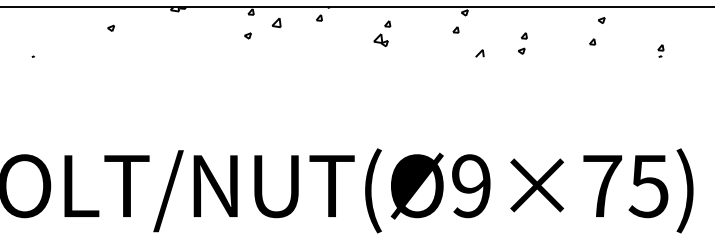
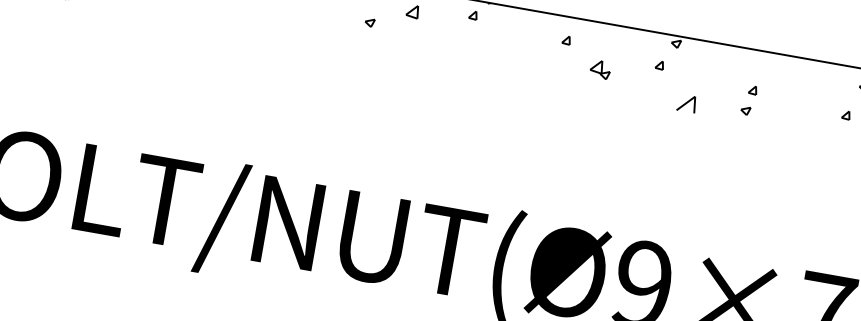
part: (380, 40) -> (599, 69), moved
part: (479, 53) -> (686, 103), size x1.6

